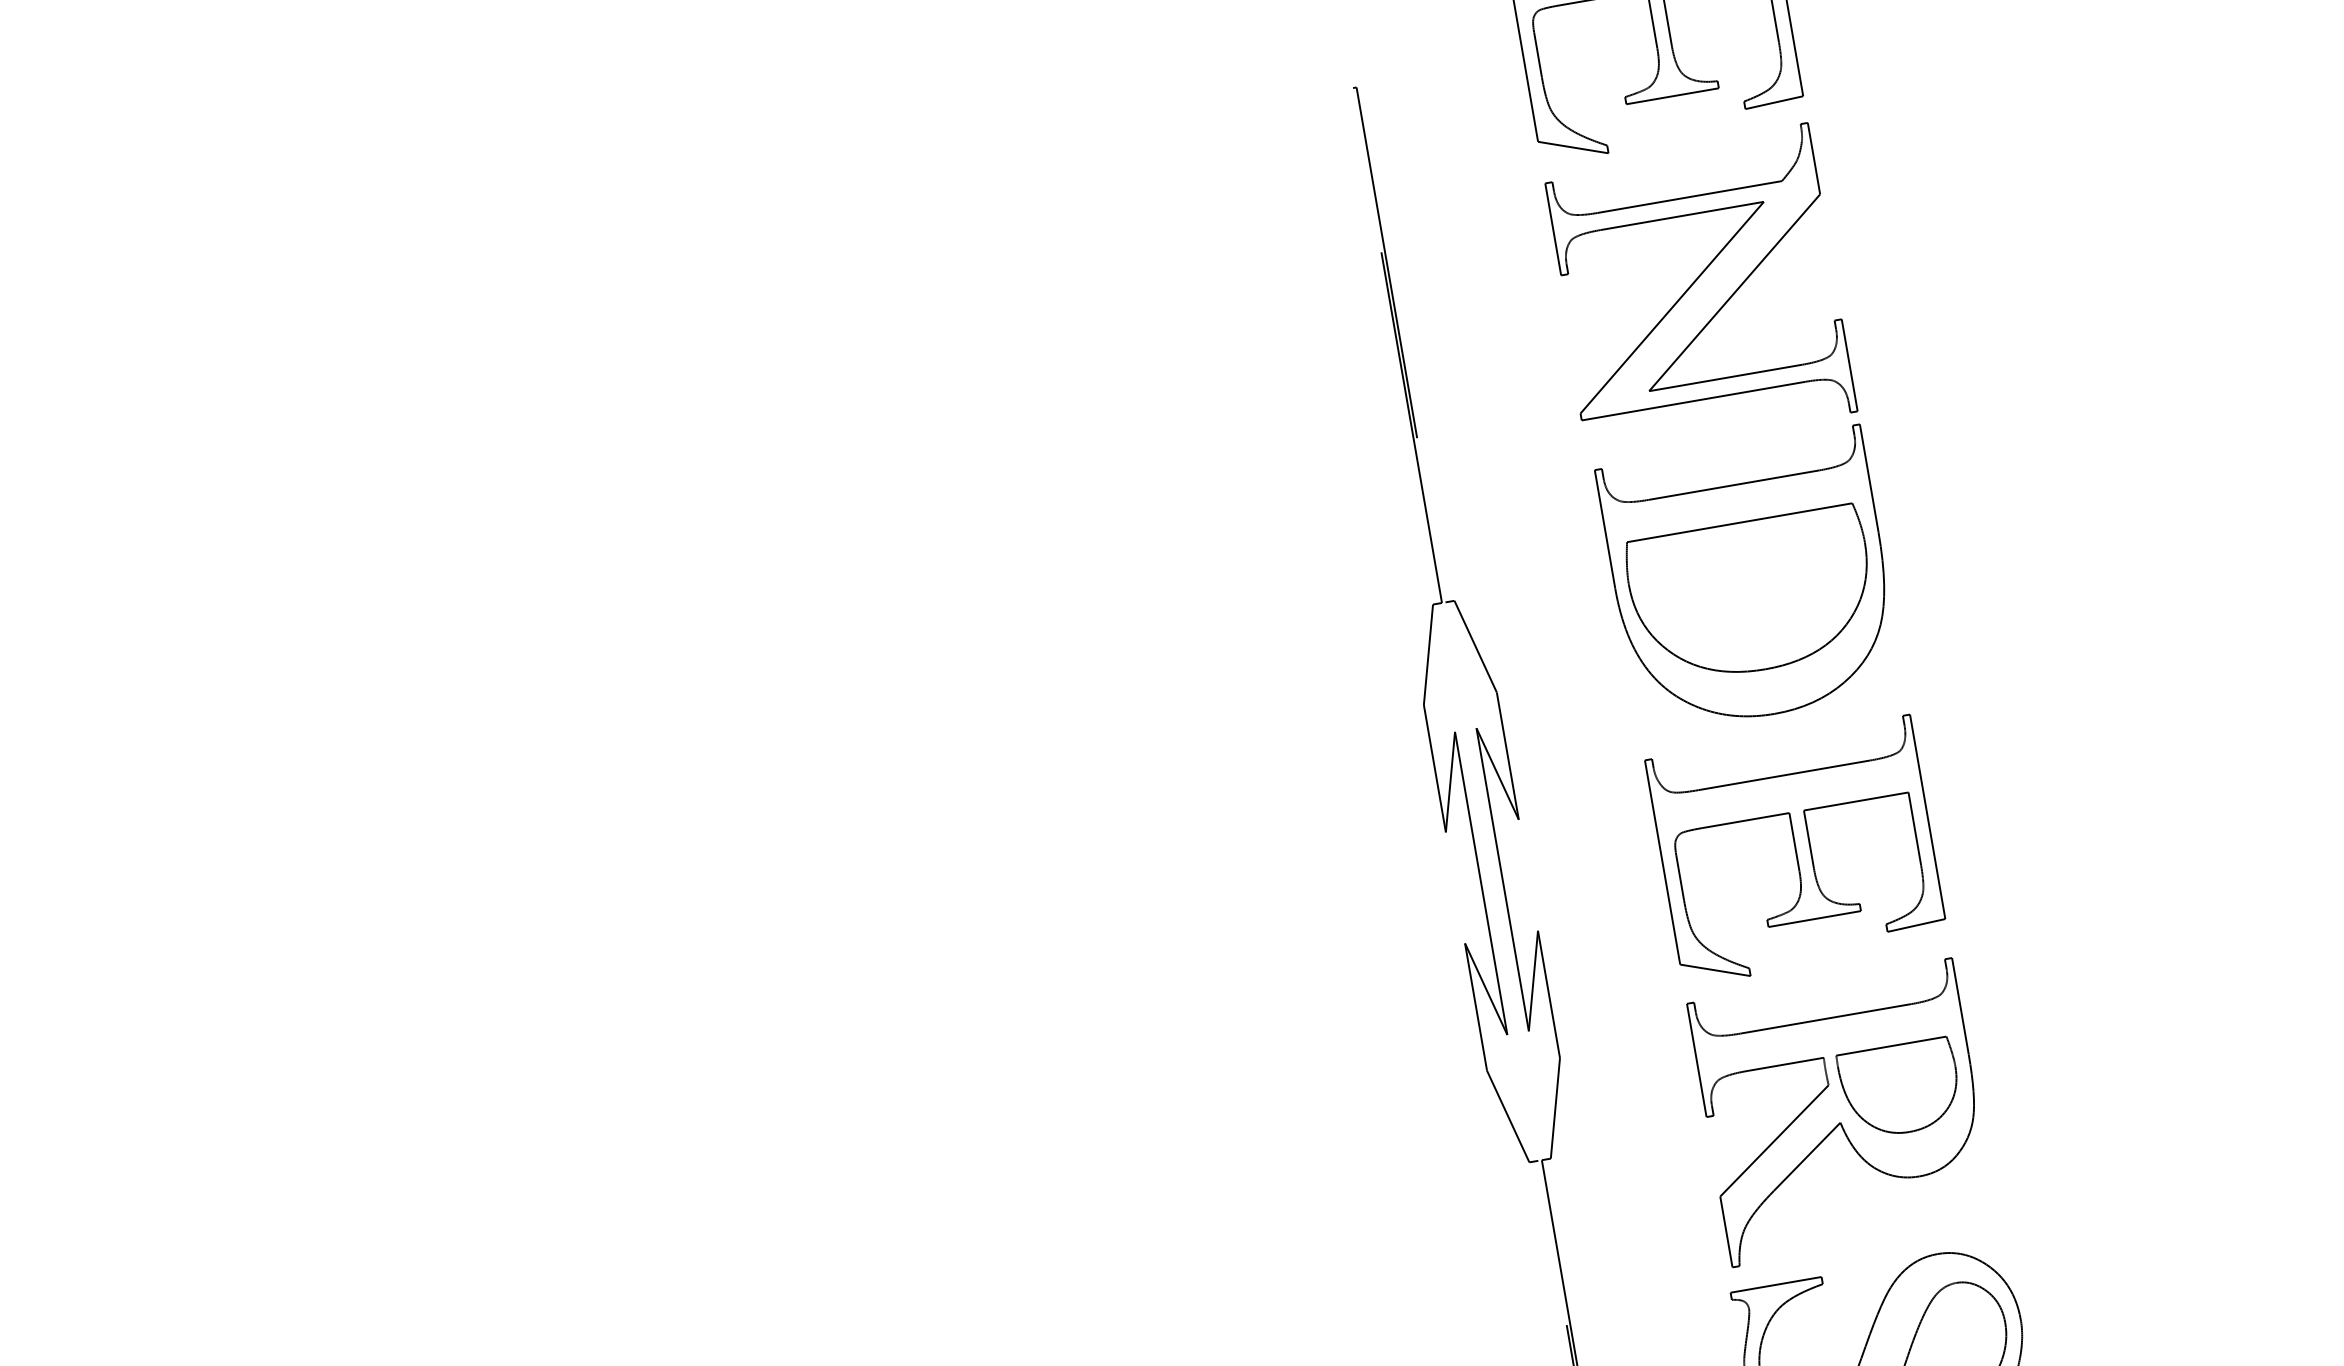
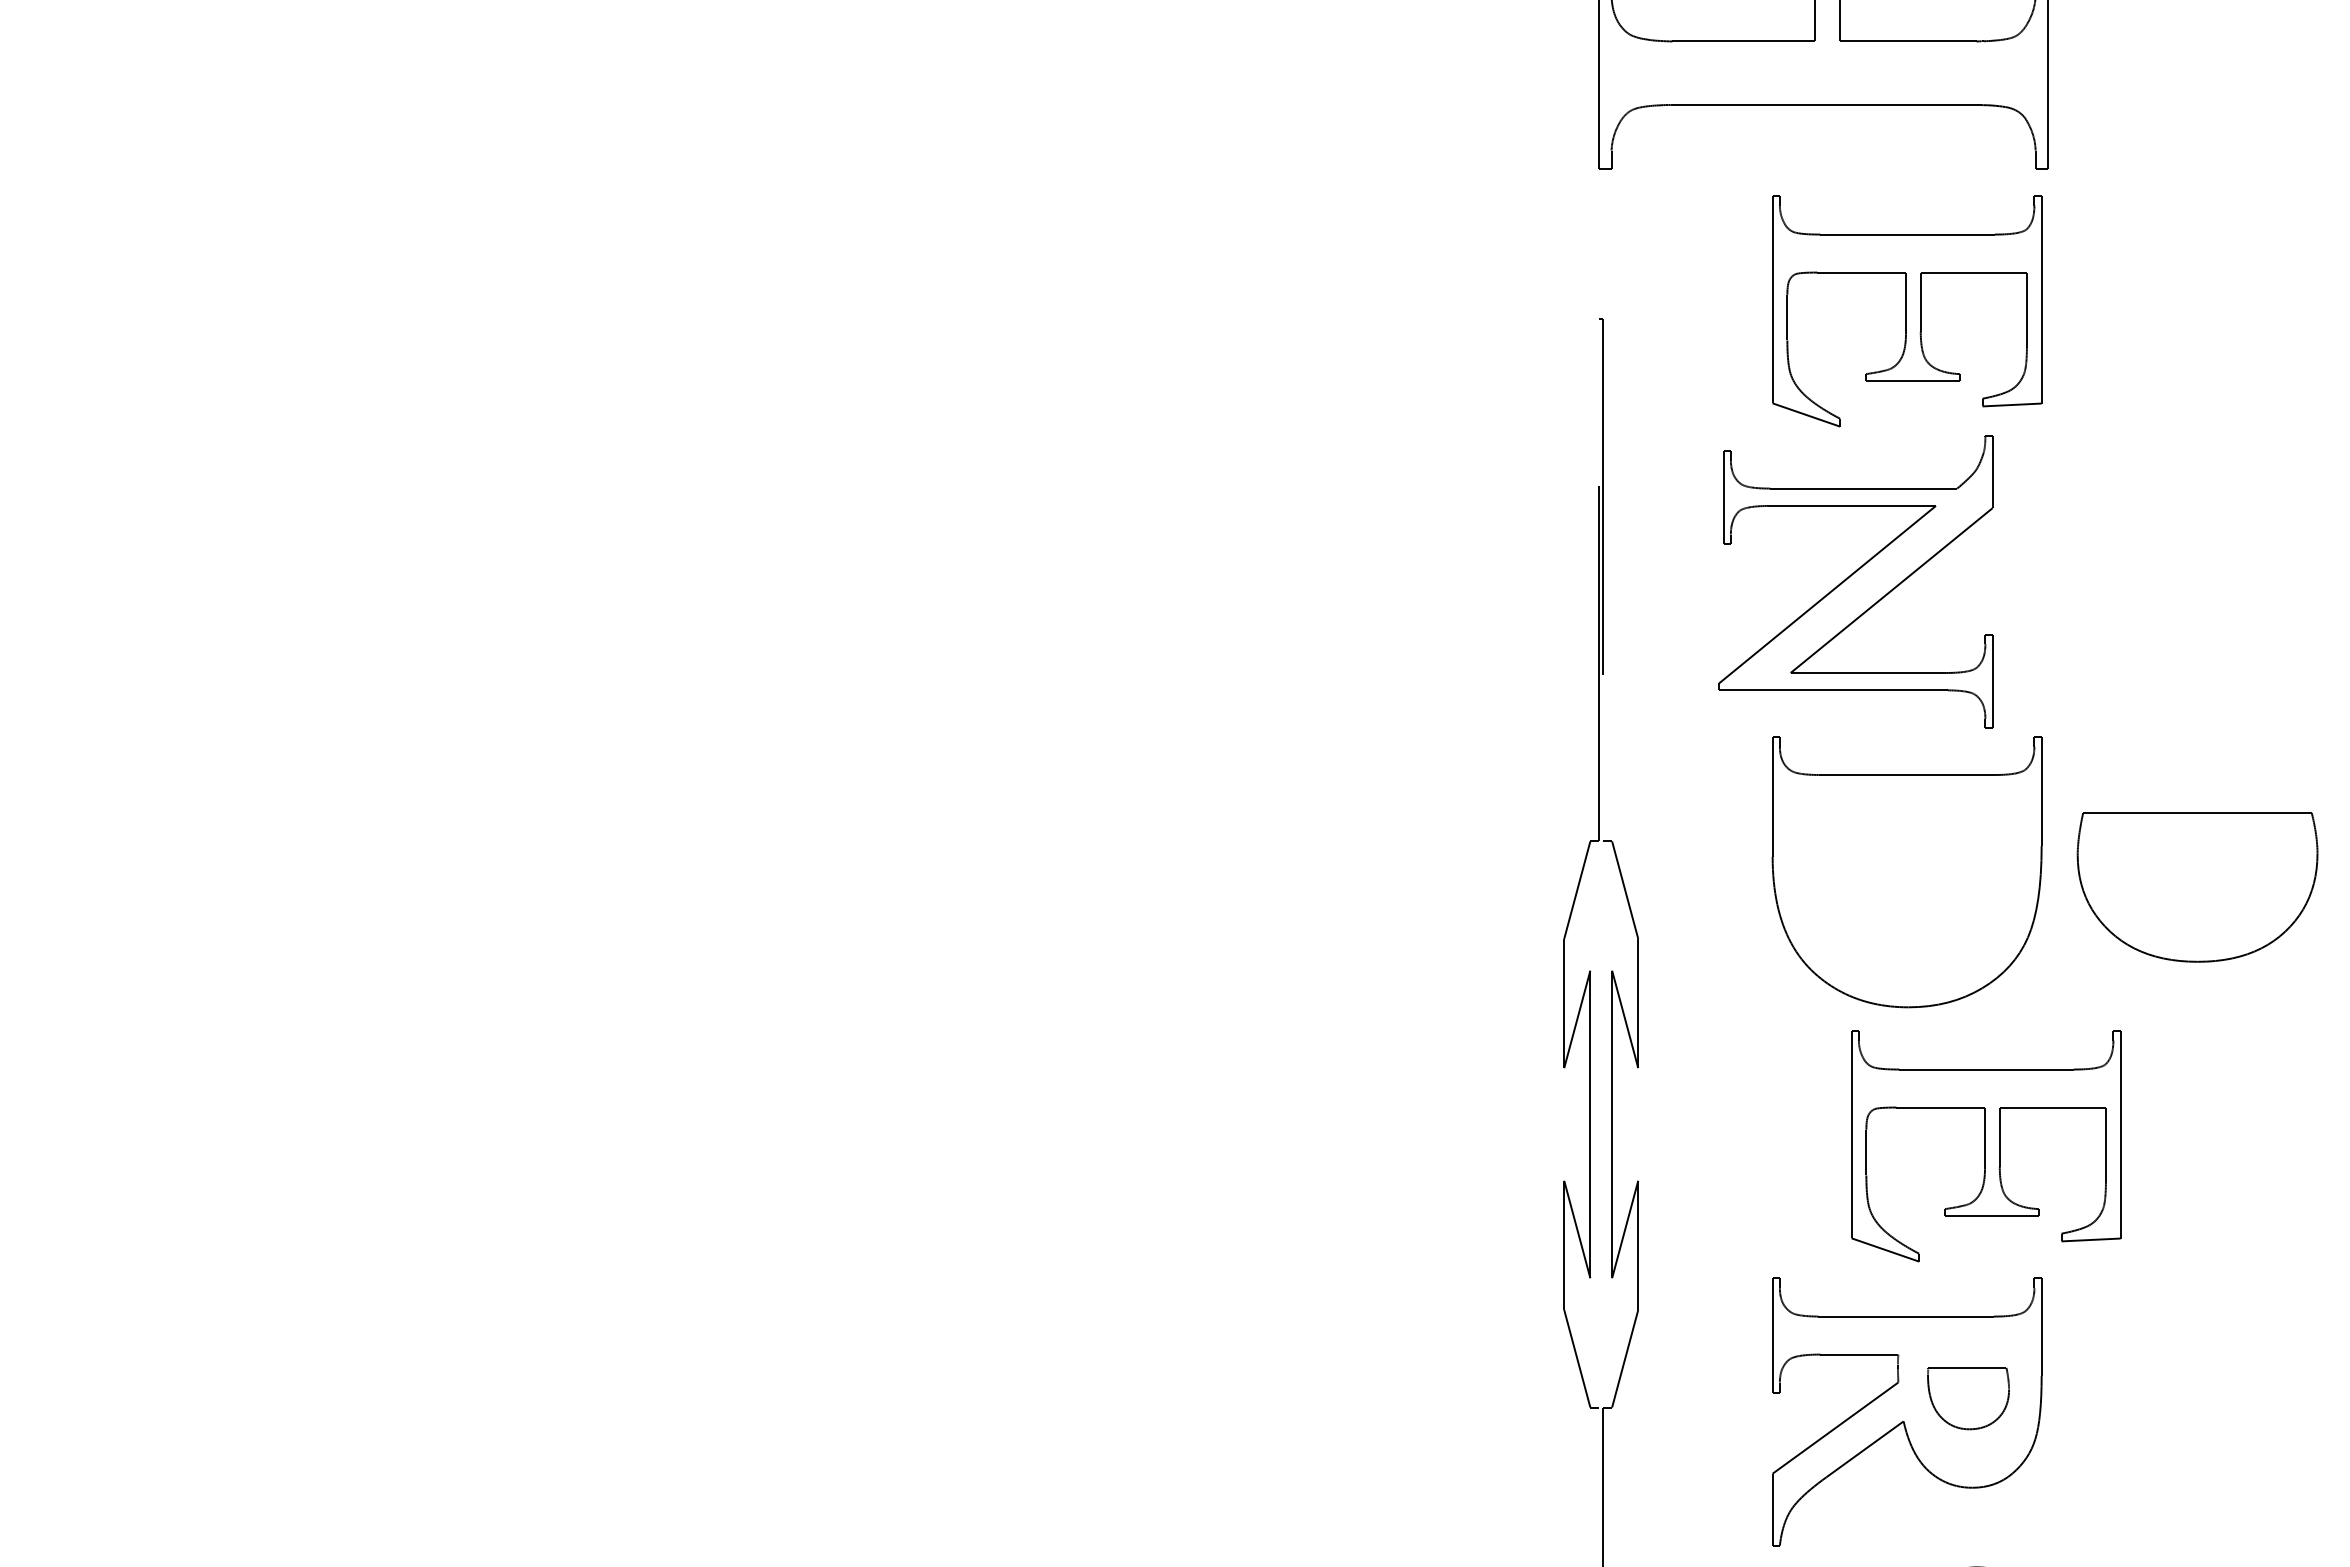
part: (1697, 290) -> (1855, 581), moved
part: (1752, 596) -> (2197, 887), moved
part: (1797, 851) -> (1986, 1146), moved
part: (1900, 1089) -> (1968, 1398), size x0.7

